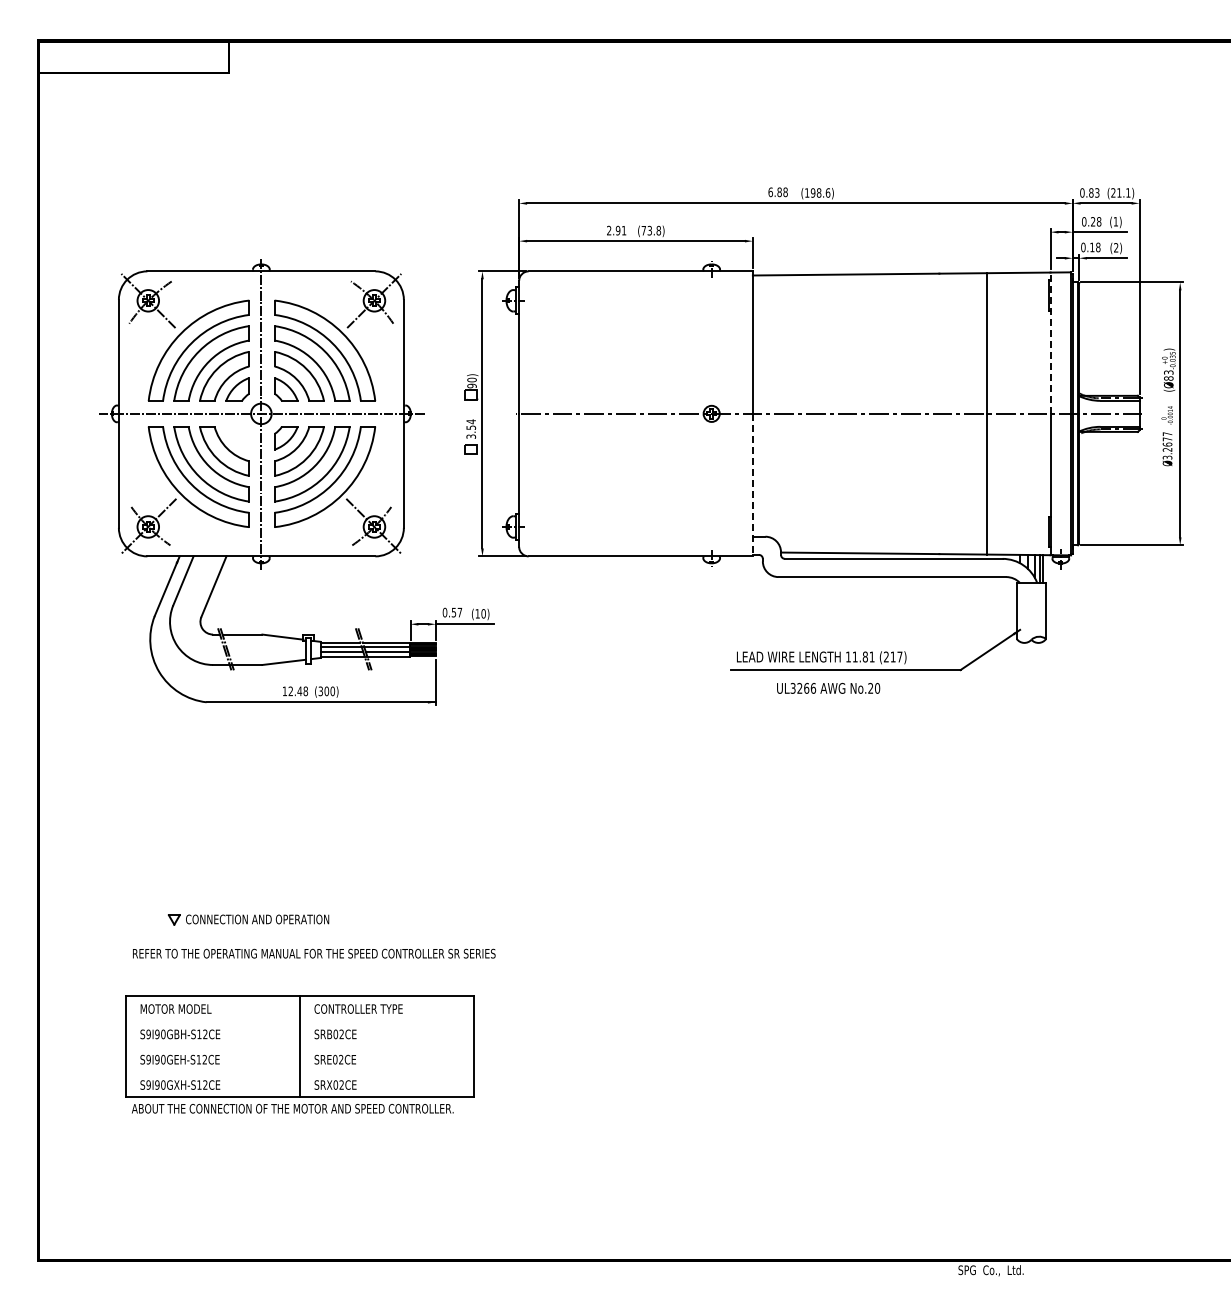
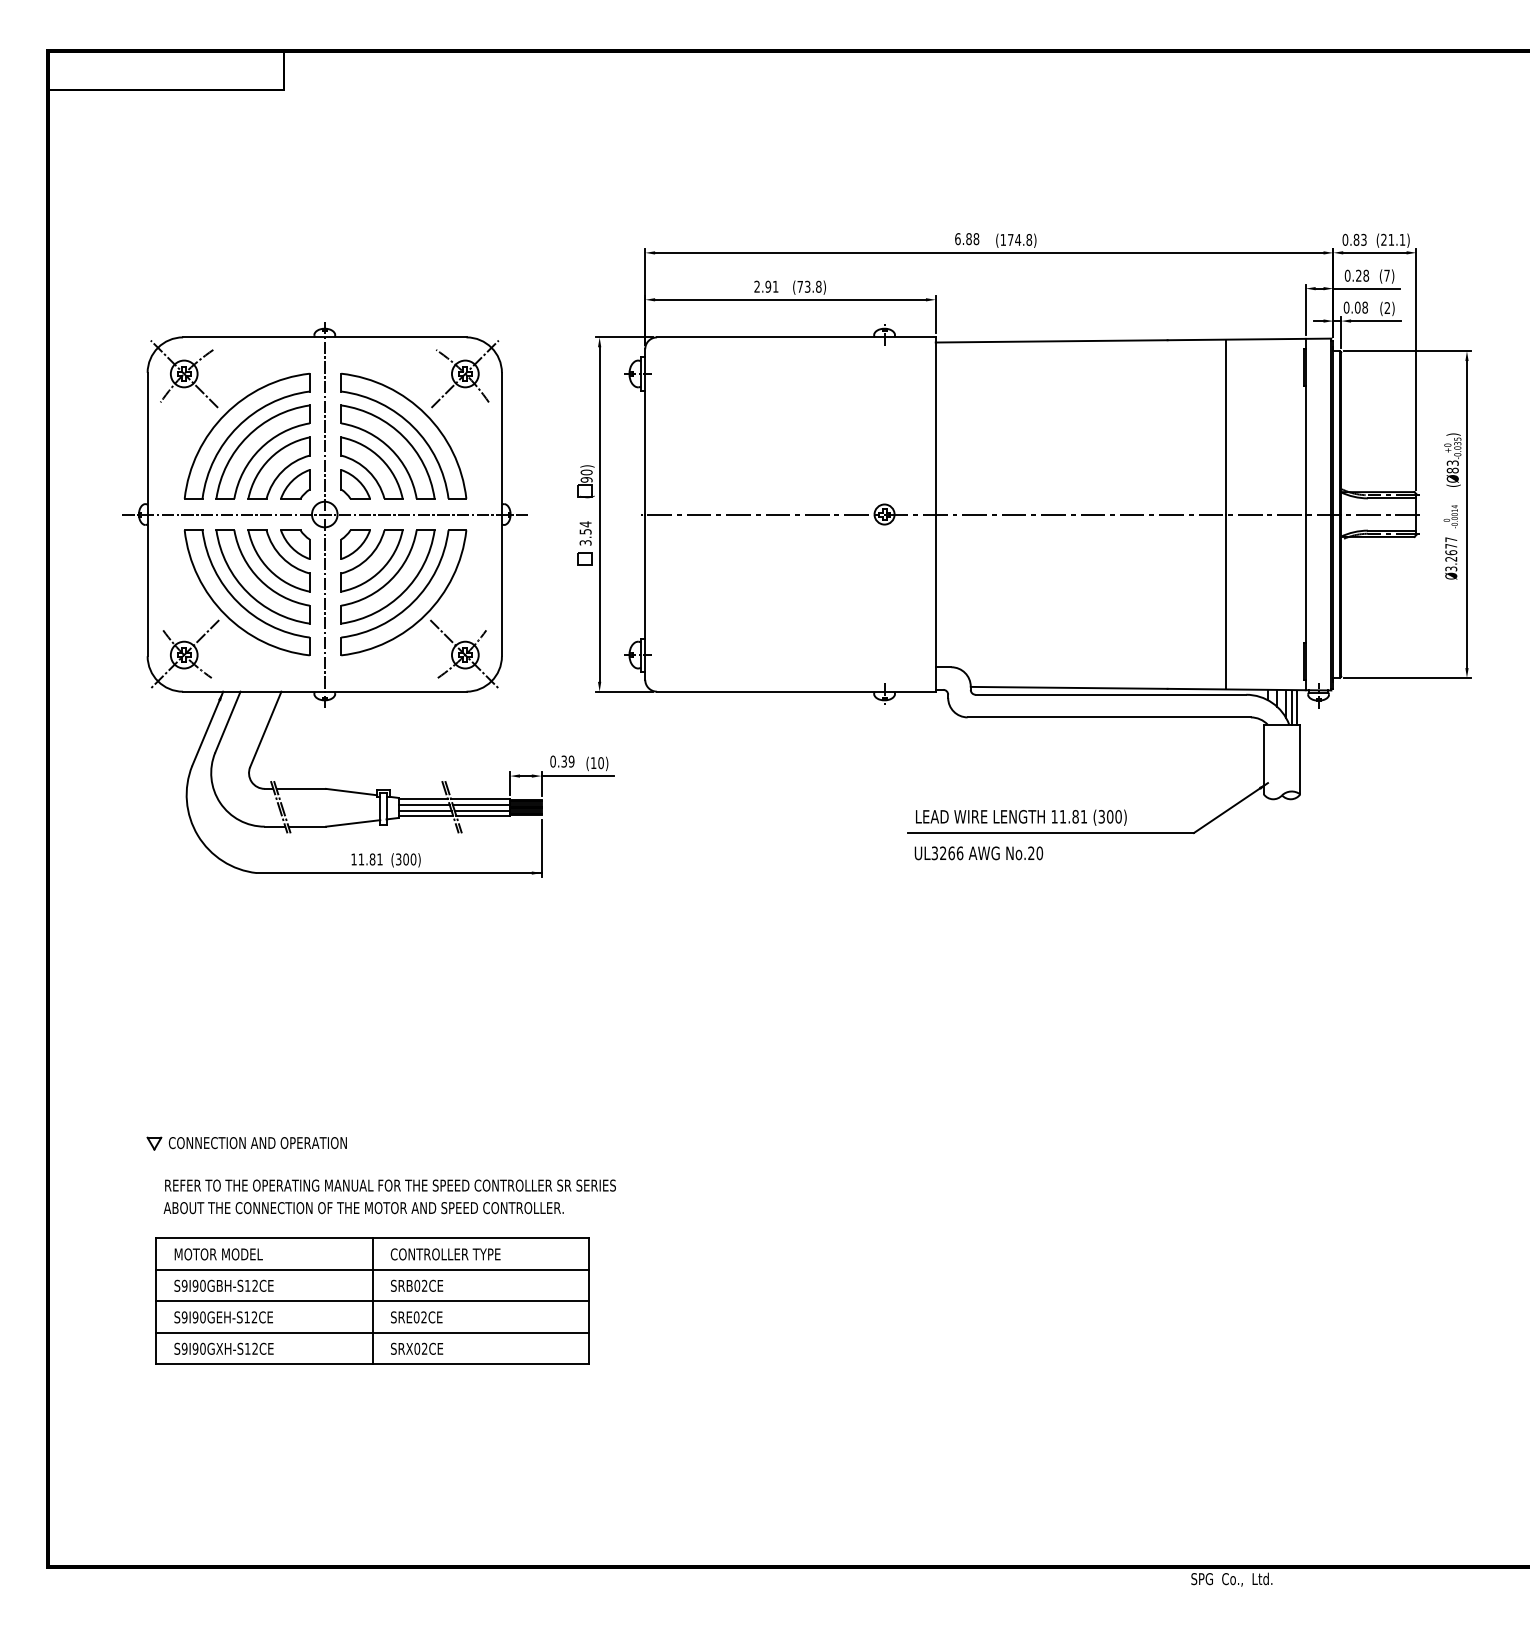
text: (820, 192) -> (1019, 239), (198.6) -> (174.8)
text: (1115, 221) -> (1386, 275), (1) -> (7)
text: (1092, 247) -> (1357, 307), 0.18 -> 0.08
line: (1050, 343) -> (1305, 427), dashed -> solid
part: (237, 438) -> (295, 545), added
line: (752, 485) -> (935, 603), dashed -> solid
text: (457, 612) -> (568, 761), 0.57 -> 0.39
text: (893, 656) -> (1110, 816), (217) -> (300)
text: (828, 688) -> (978, 853), moved
text: (298, 691) -> (370, 859), 12.48 -> 11.81
part: (248, 919) -> (246, 1143), moved
line: (299, 1021) -> (372, 1269), added
line: (299, 1046) -> (372, 1300), added
line: (299, 1071) -> (372, 1332), added
text: (292, 1108) -> (363, 1207), moved

